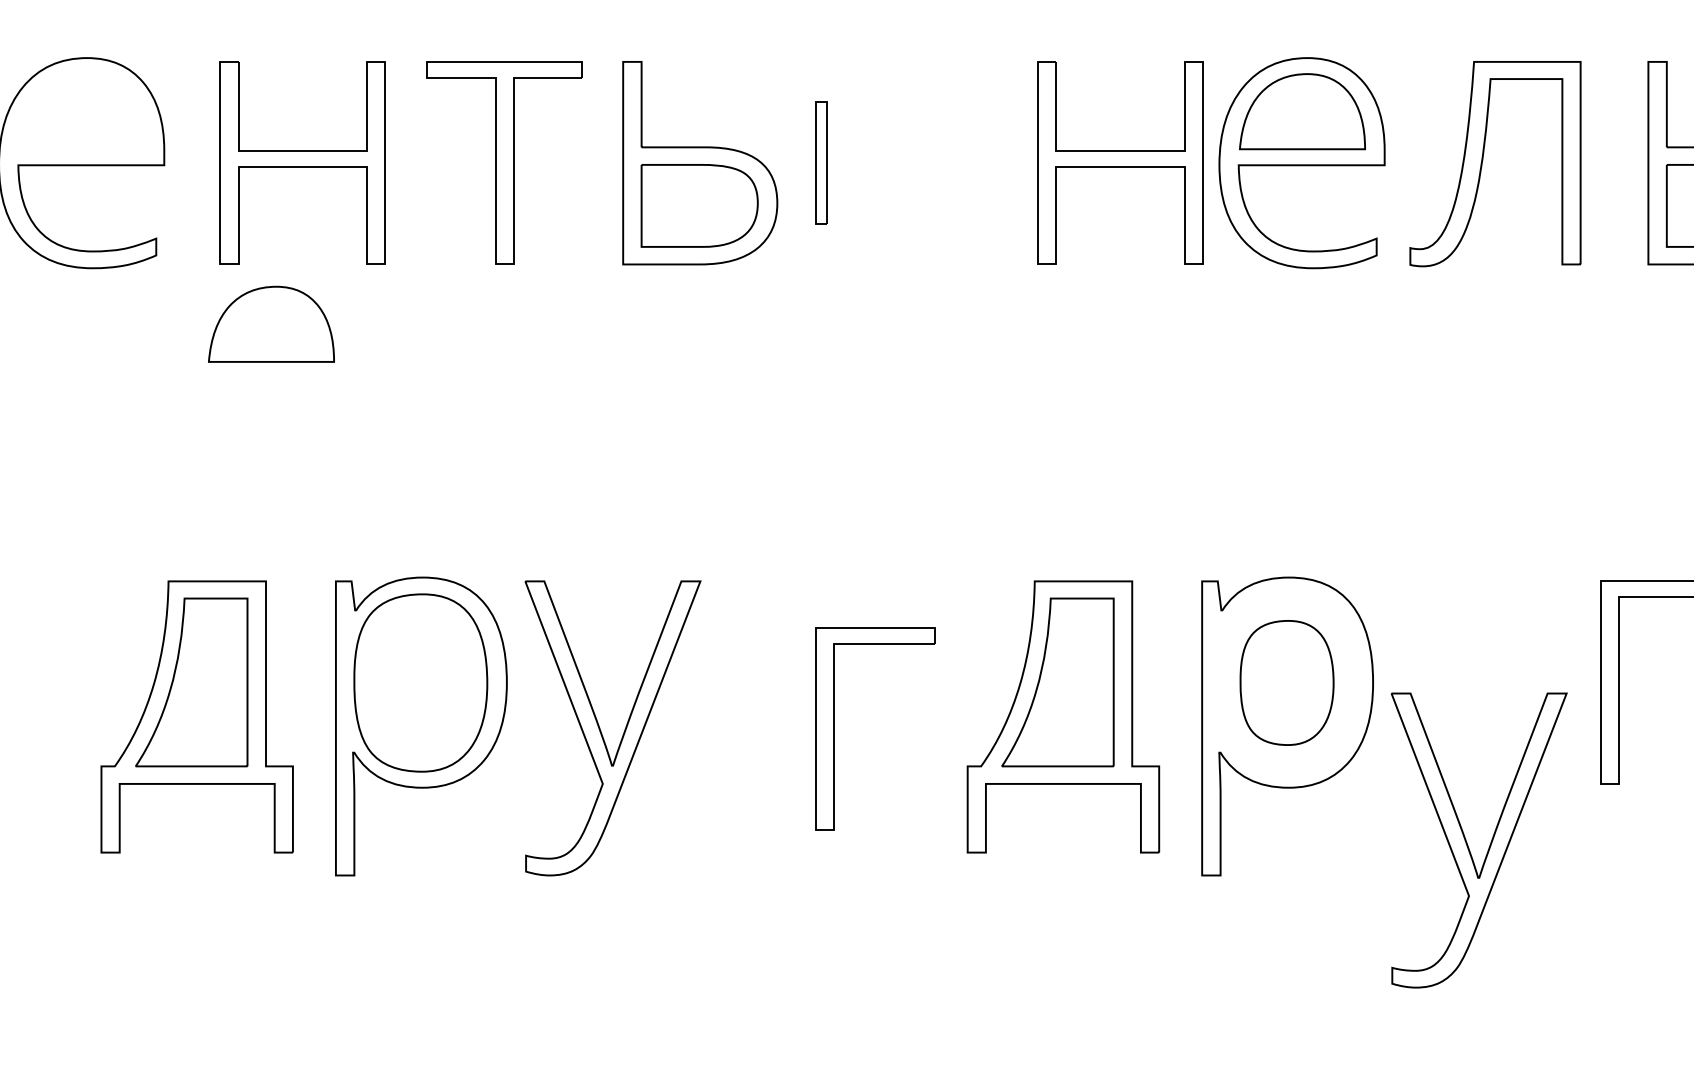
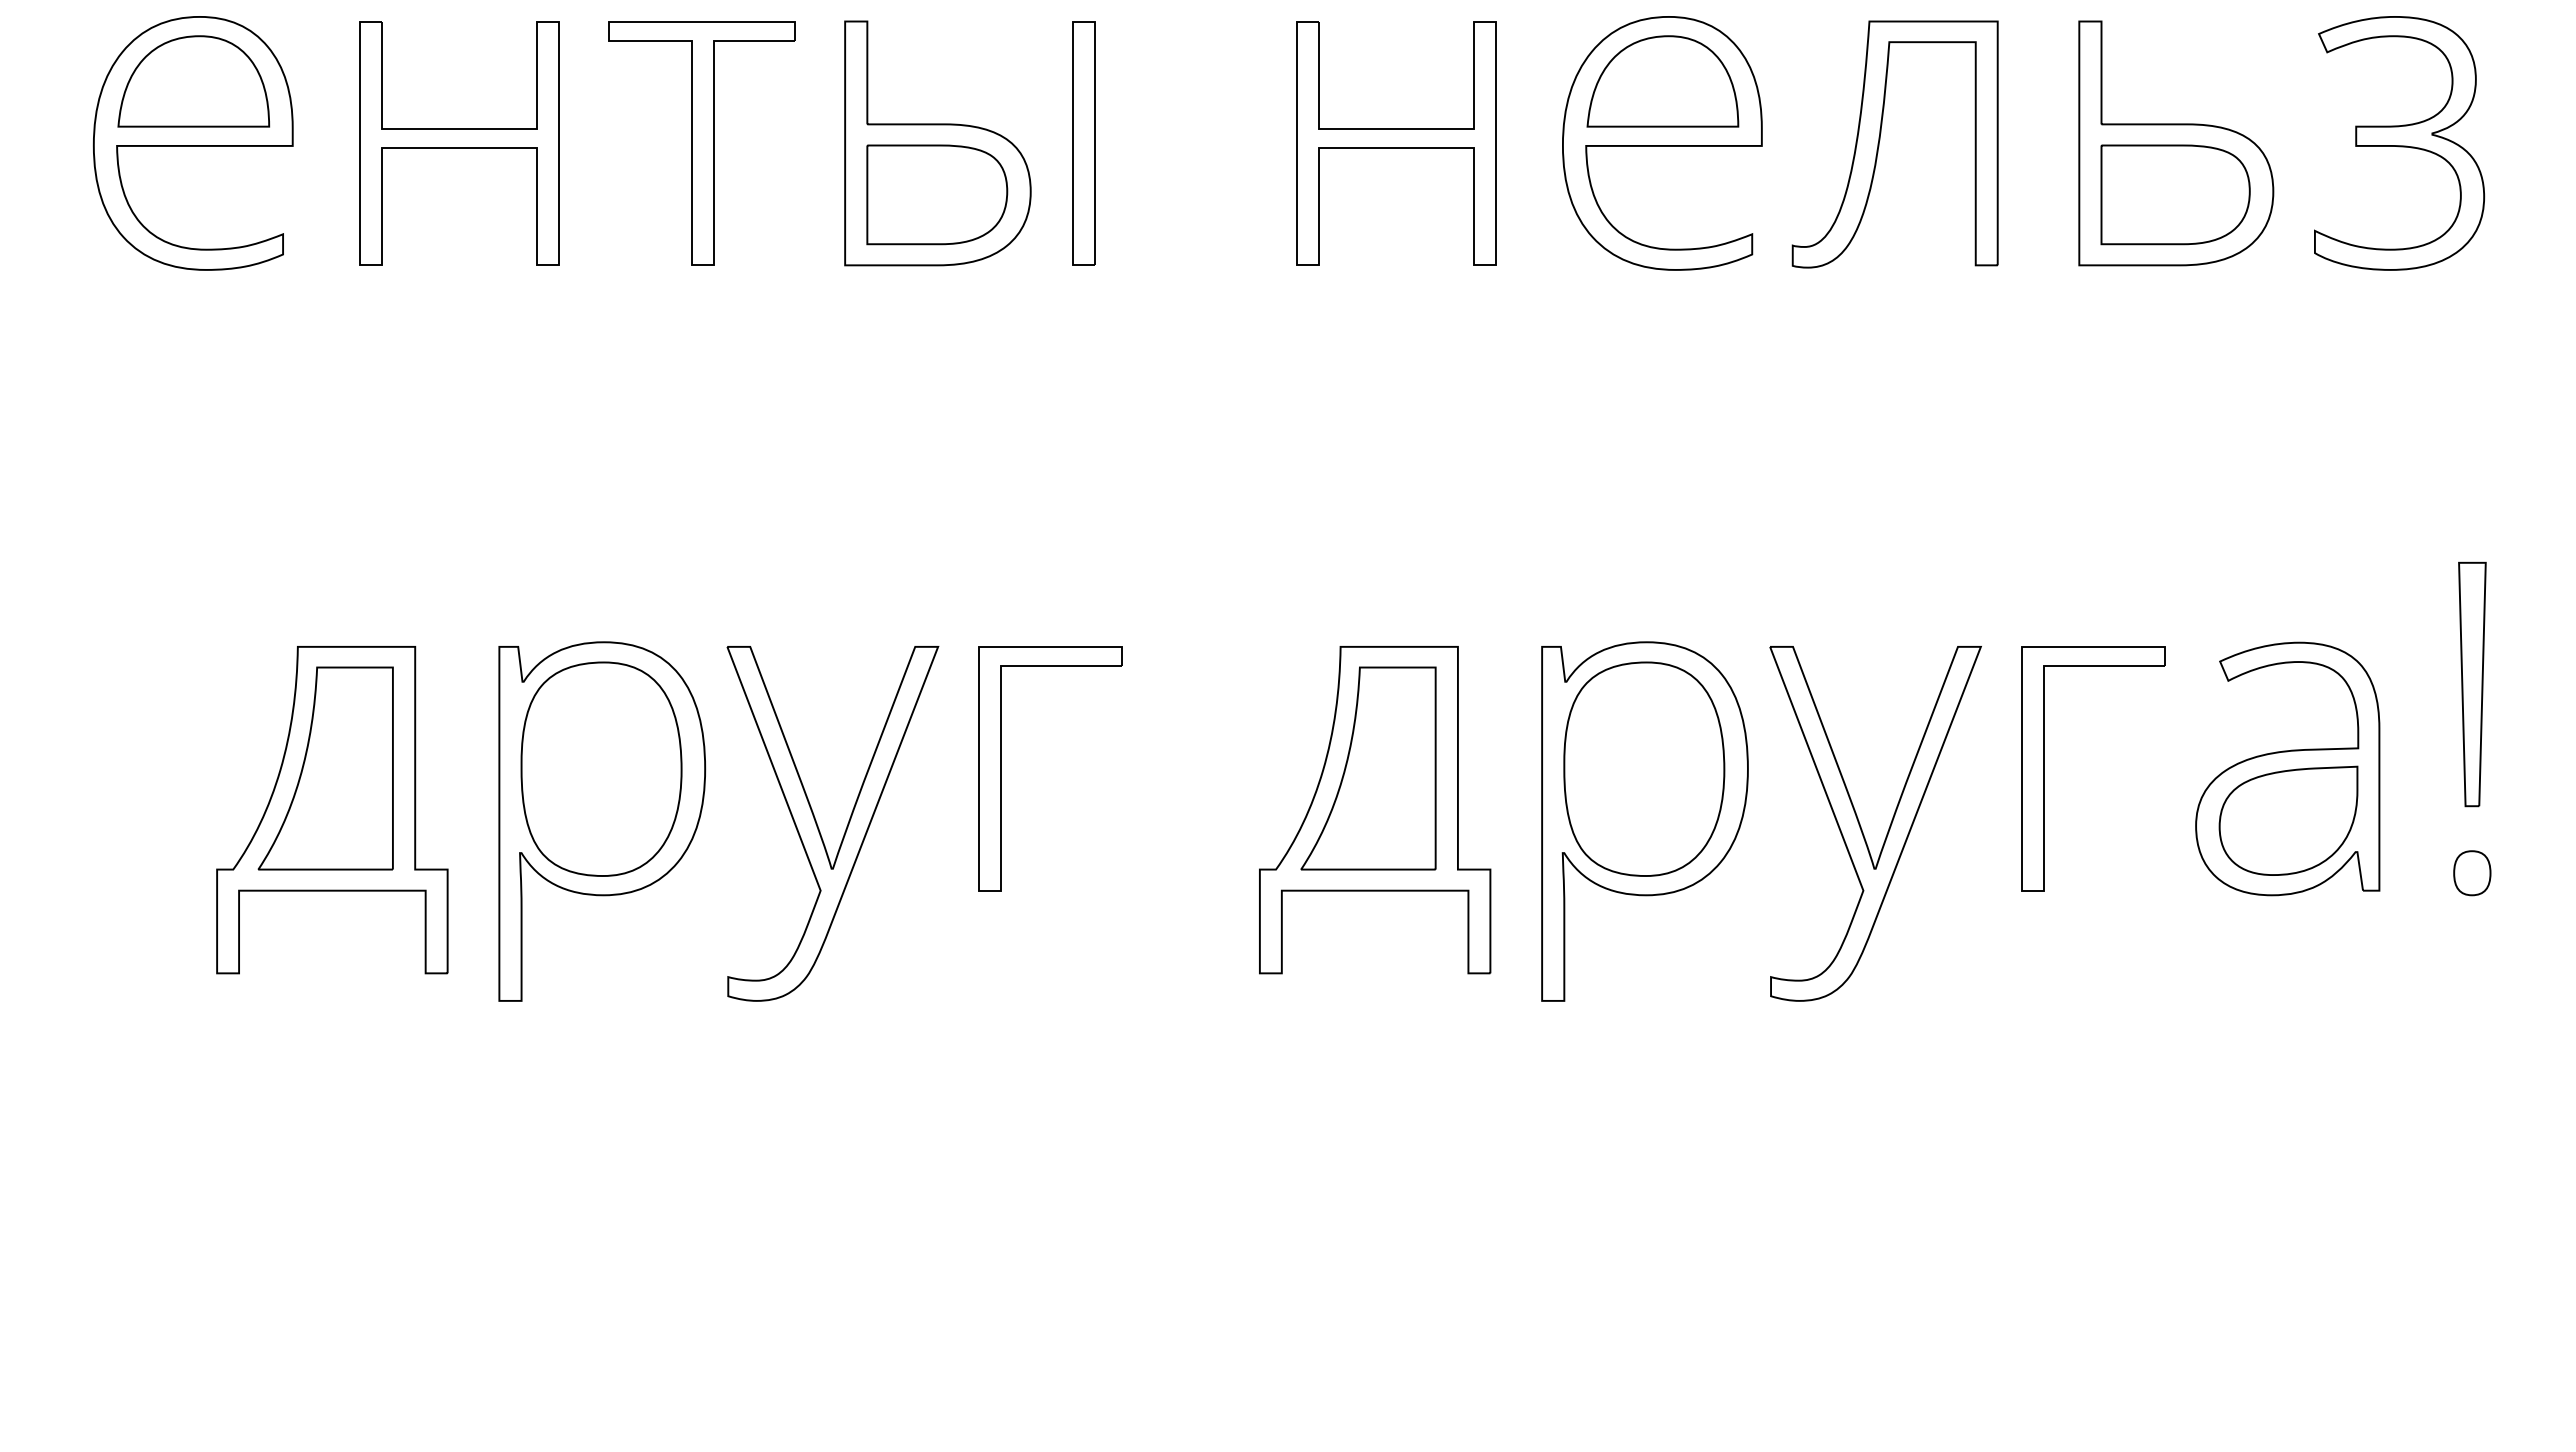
part: (821, 163) -> (1083, 143), size x1.67
part: (1121, 163) -> (1396, 143), moved
part: (271, 324) -> (193, 81), moved
part: (1287, 682) -> (1644, 768), size x1.43
part: (834, 728) -> (1001, 768), moved
part: (1489, 844) -> (1888, 828), moved

